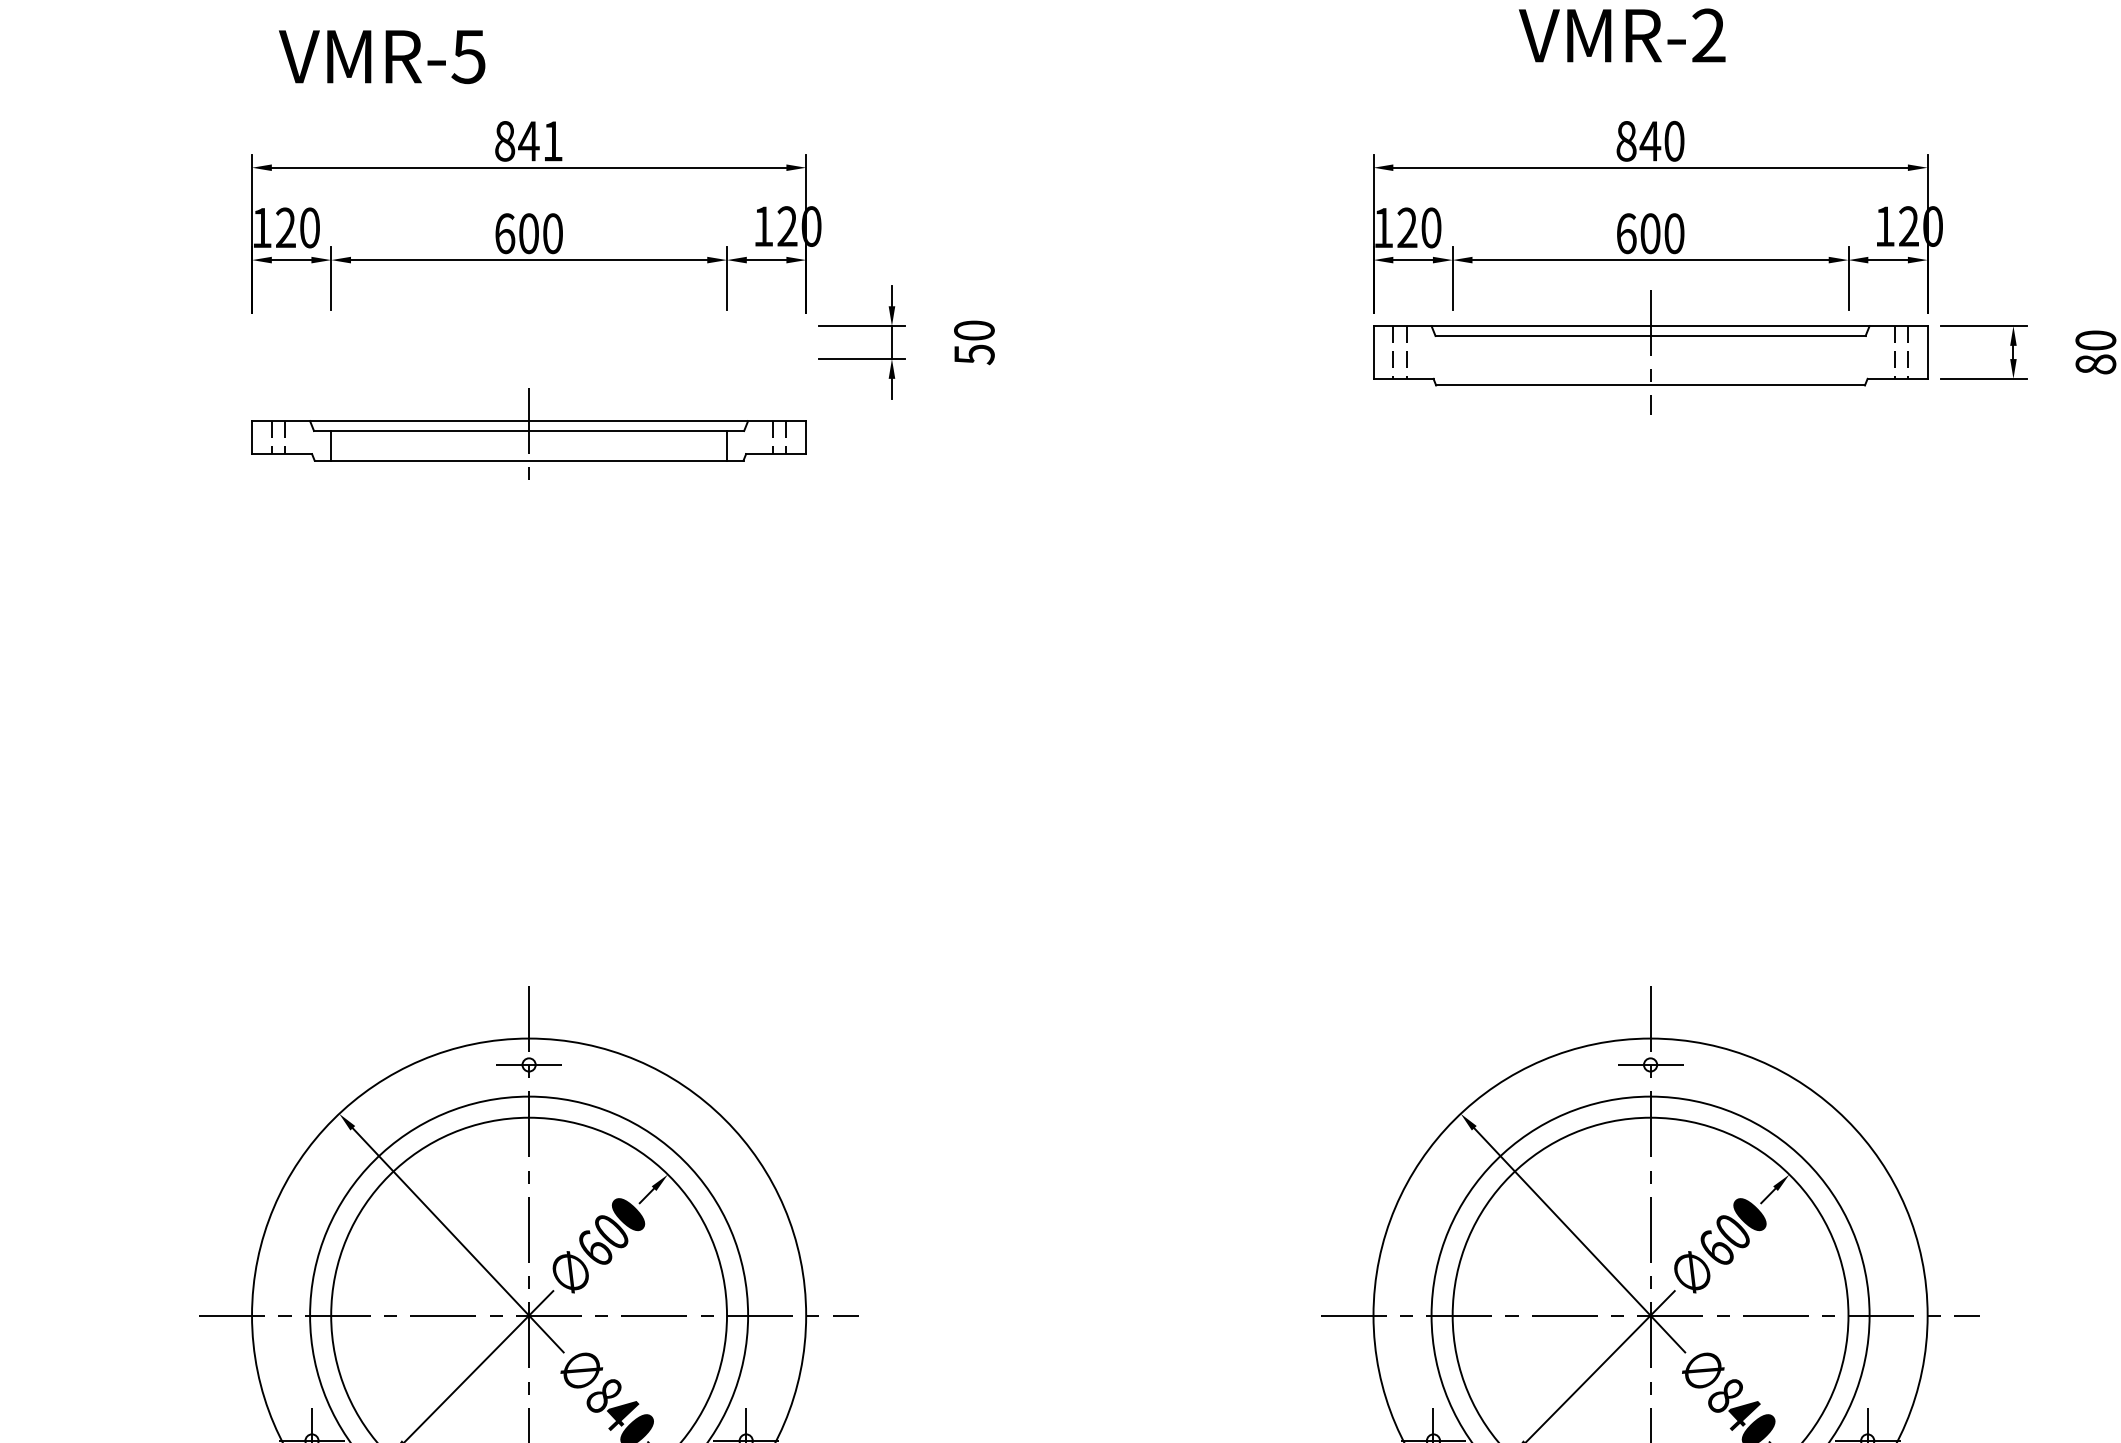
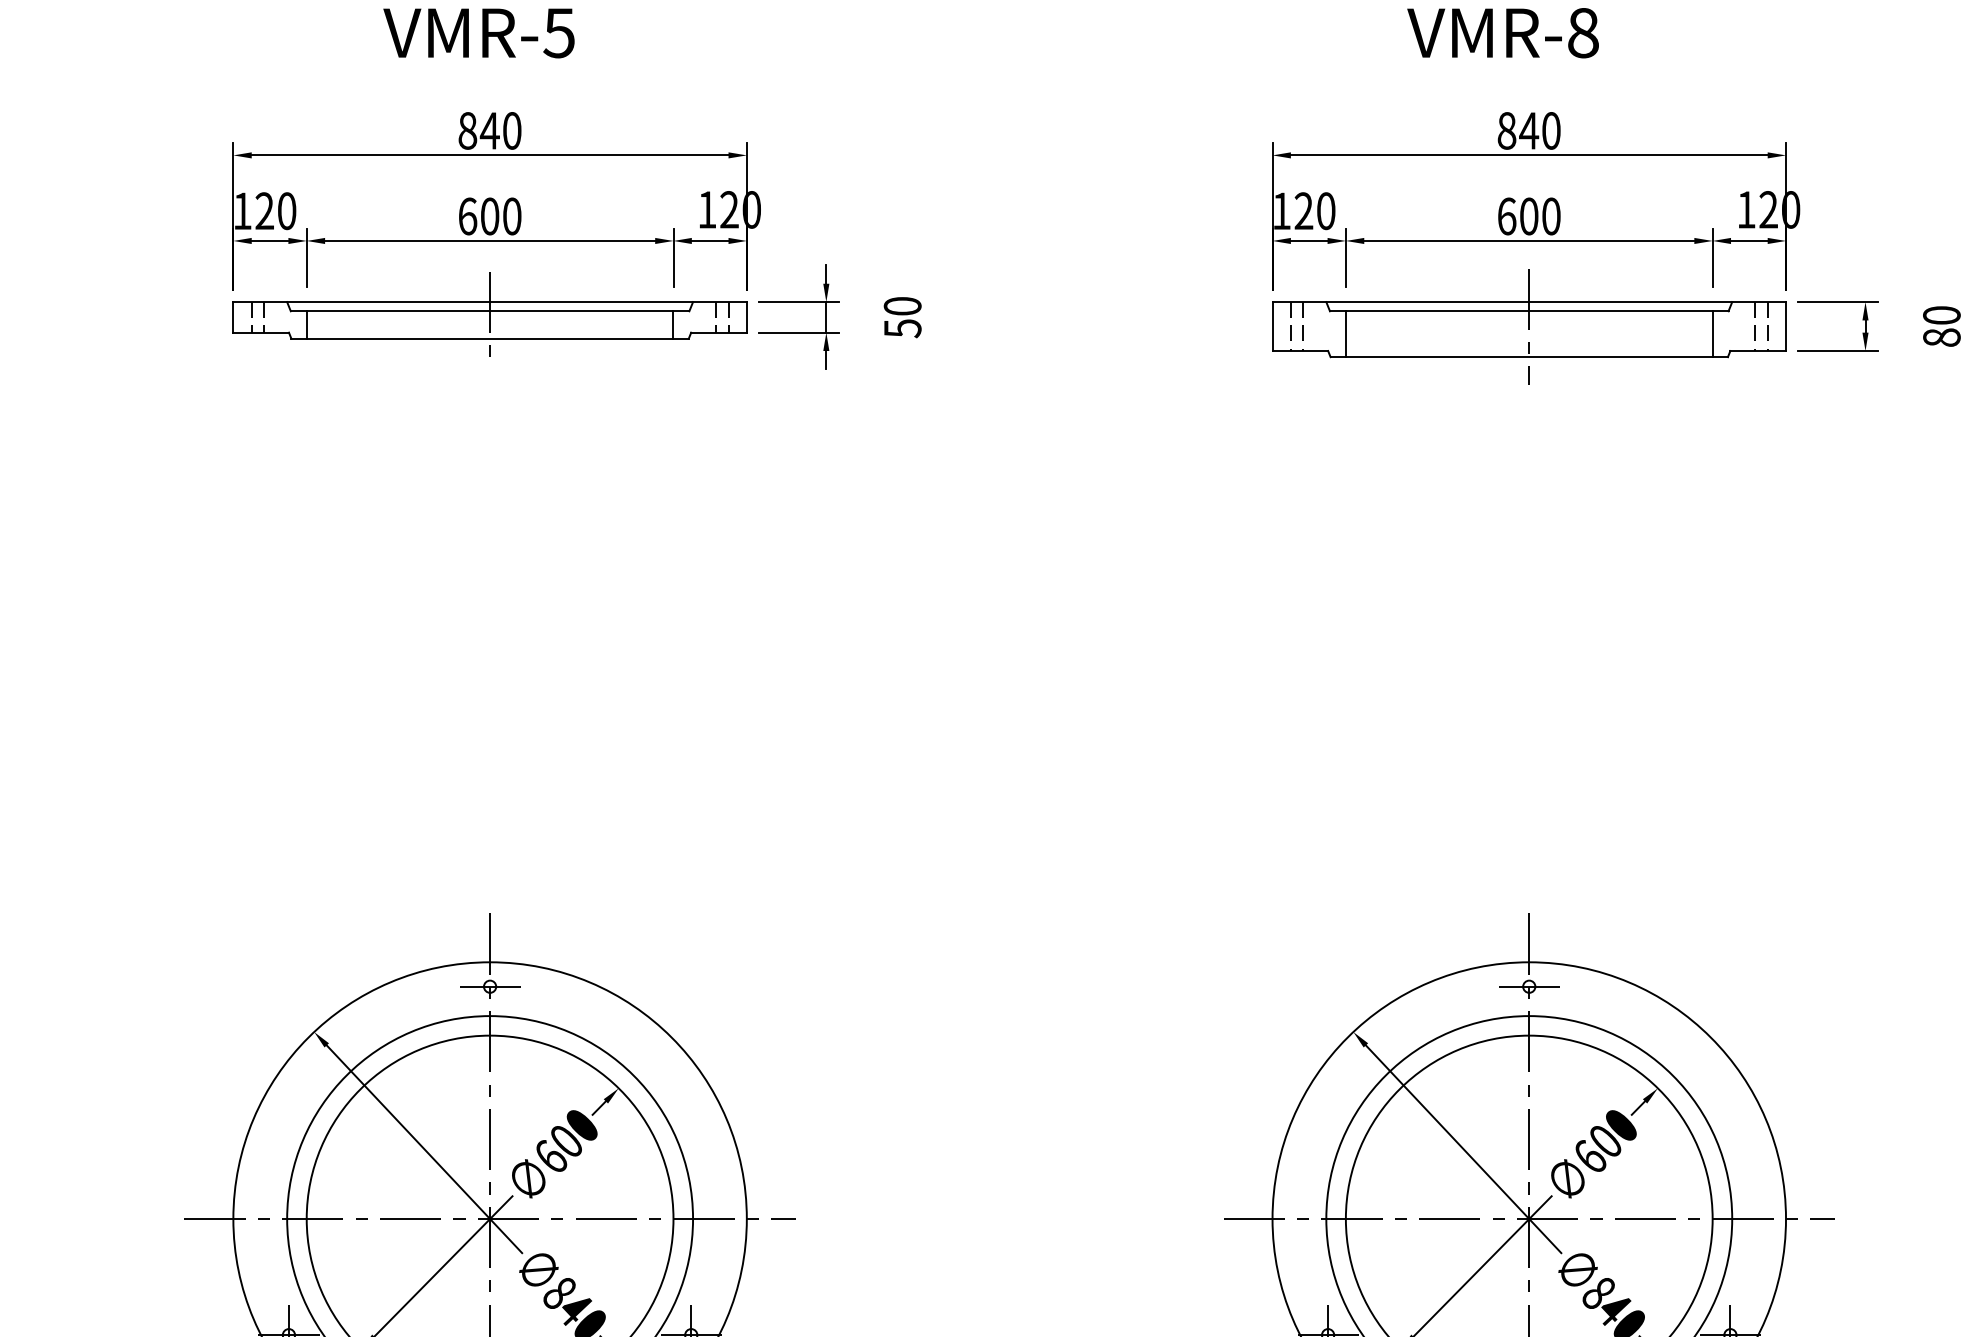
text: (1708, 35) -> (1582, 32), VMR-2 -> VMR-8
text: (382, 57) -> (479, 33), moved
text: (552, 140) -> (511, 130), 841 -> 840
line: (1452, 360) -> (1345, 333), added
line: (1848, 360) -> (1712, 333), added
part: (528, 433) -> (489, 313), moved

